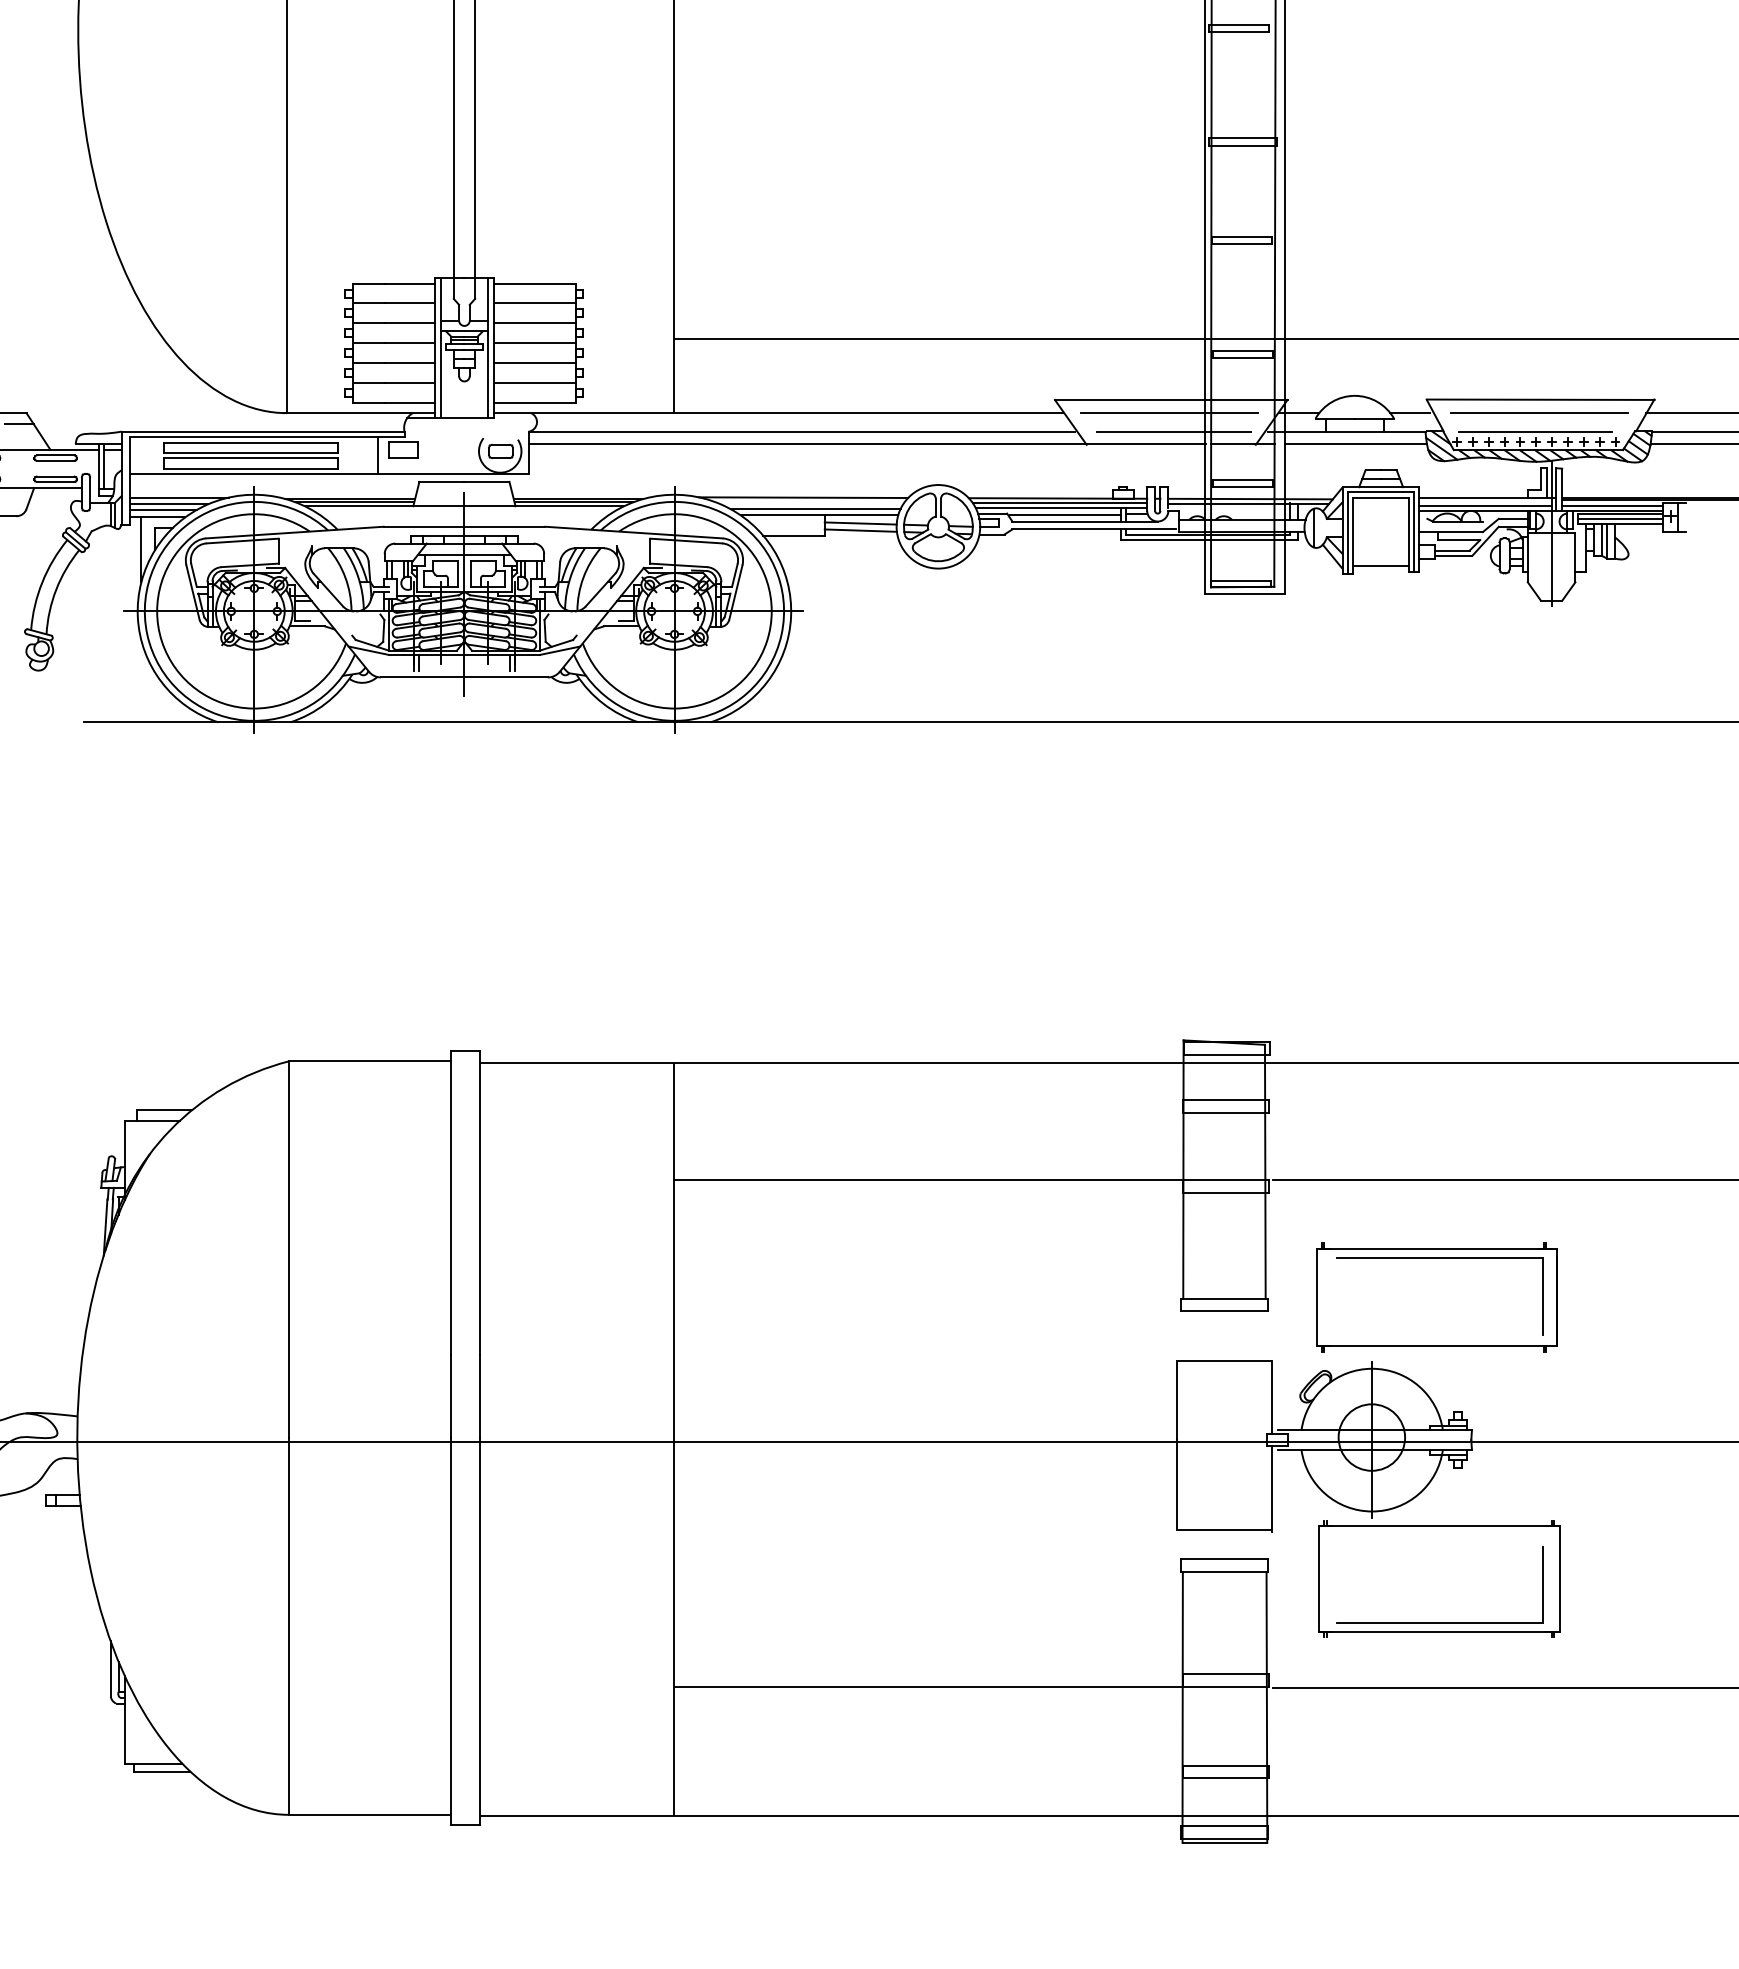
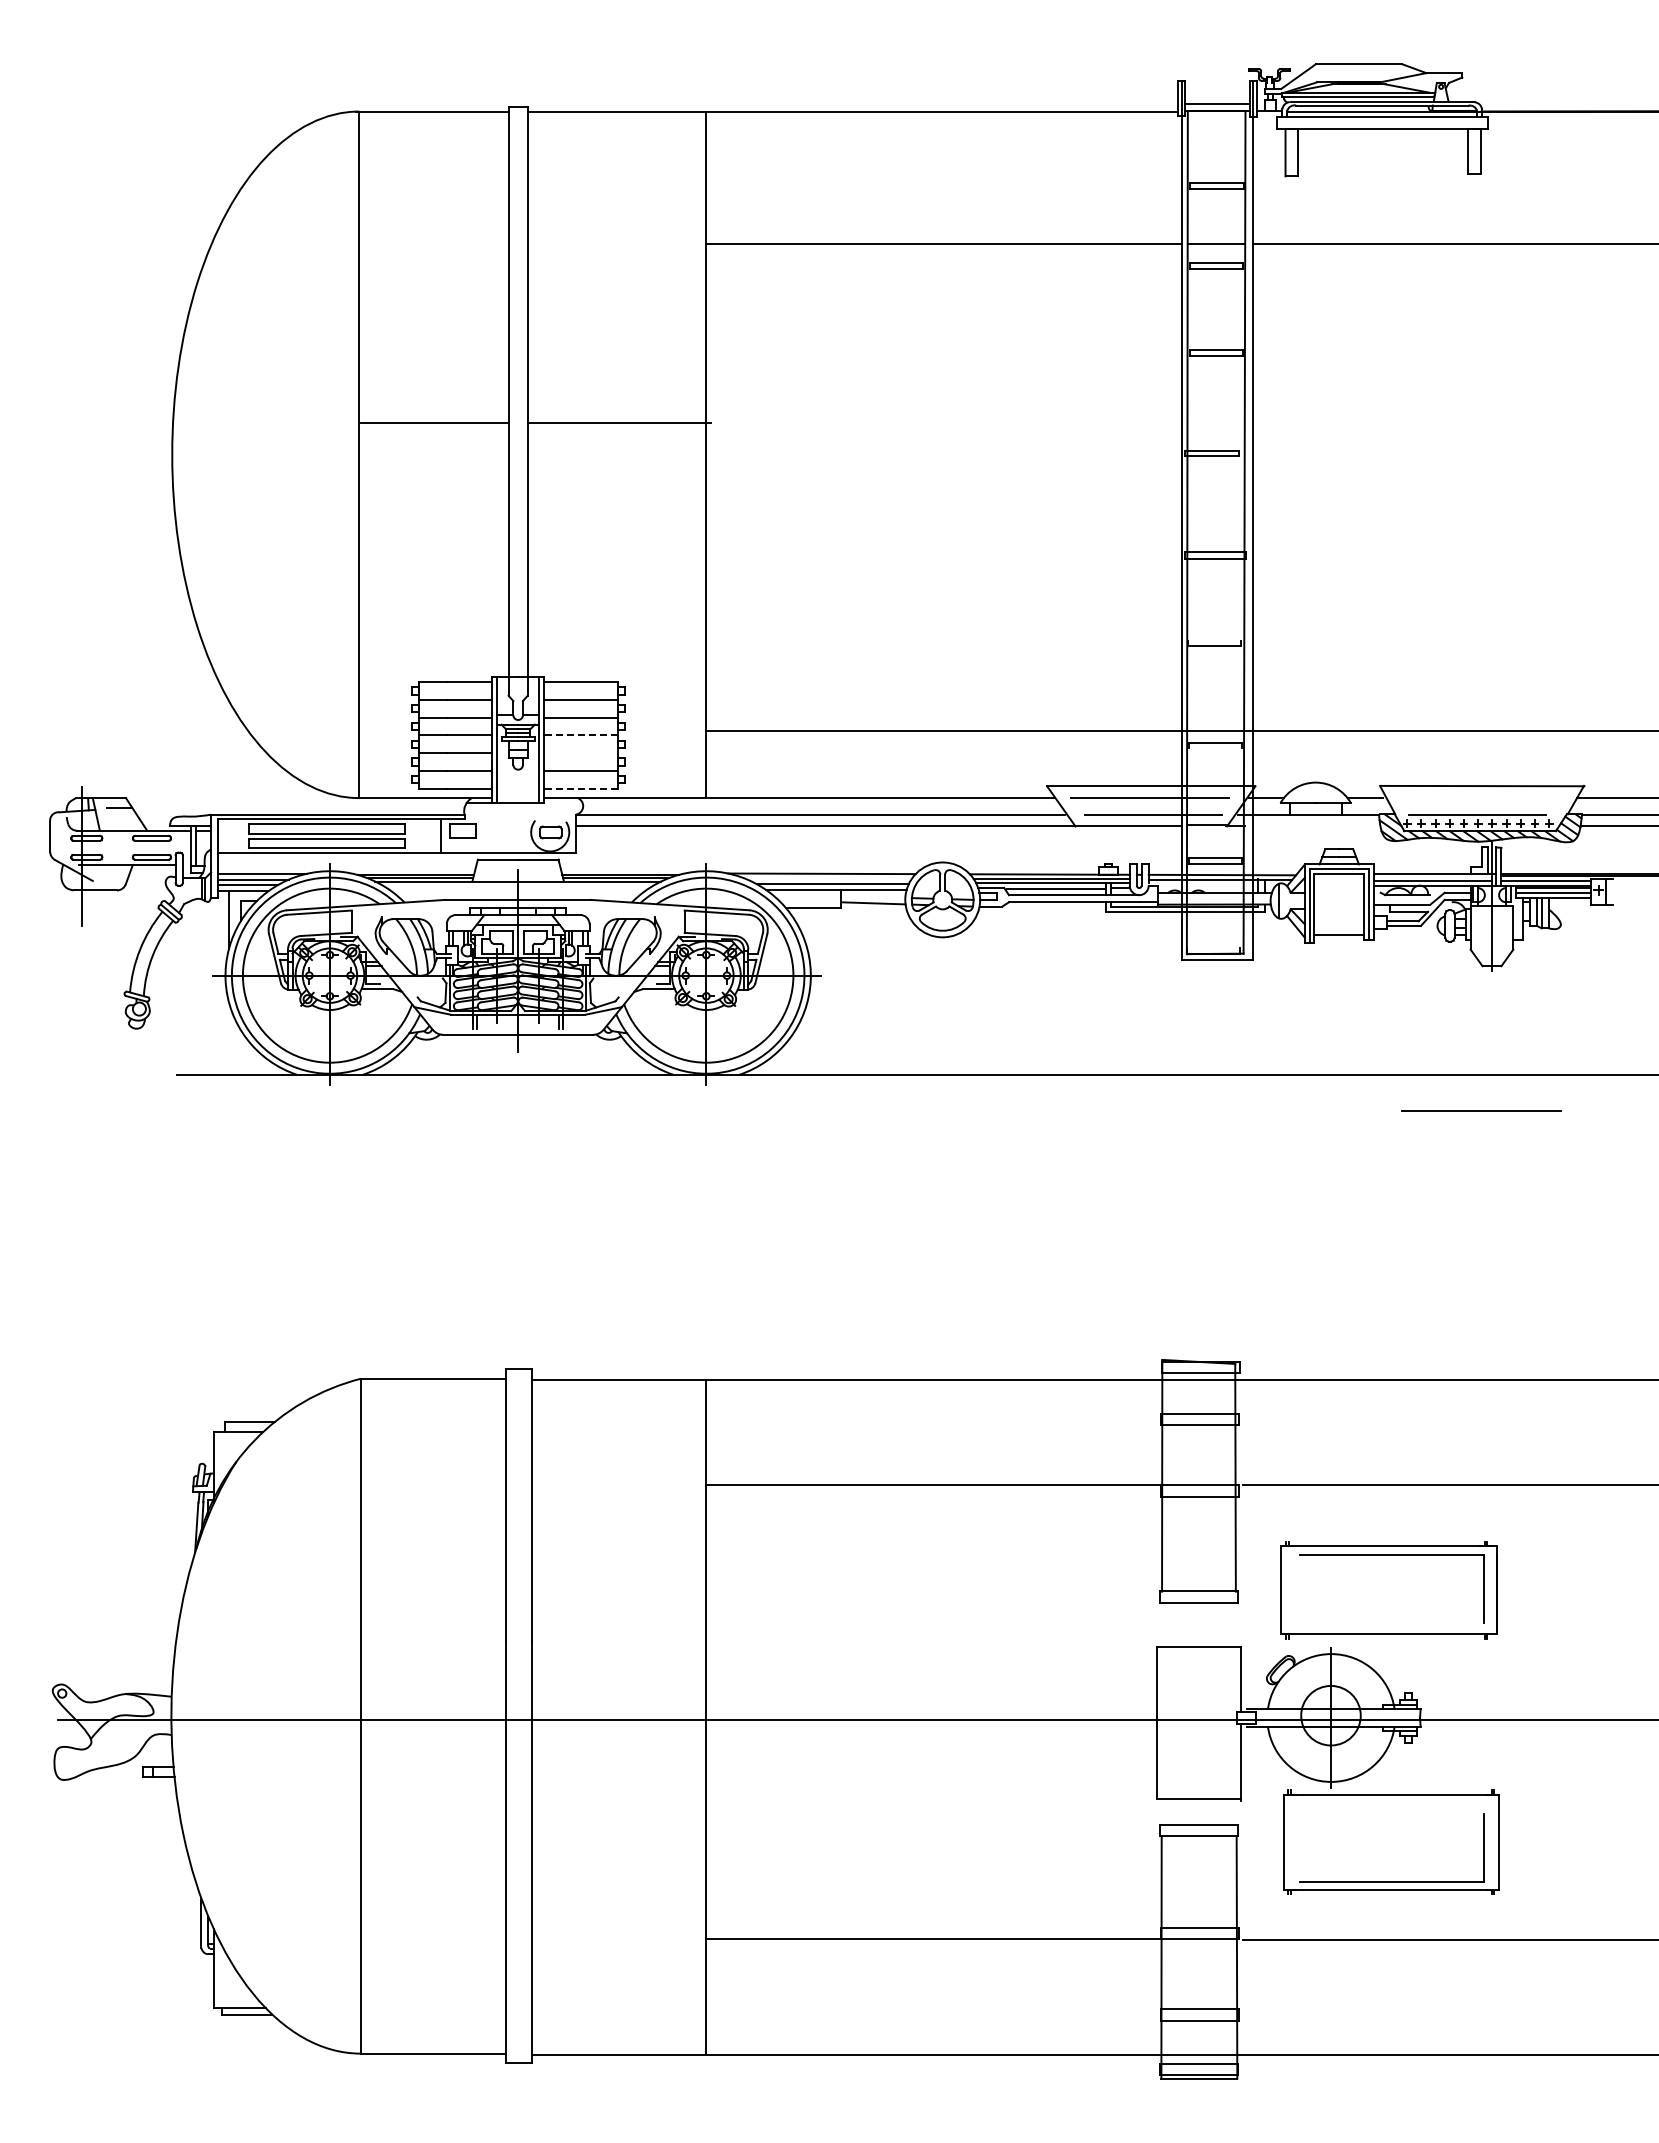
line: (1241, 237) -> (1214, 640), removed
line: (534, 343) -> (580, 735), solid -> dashed
line: (1242, 357) -> (1215, 748), removed
line: (534, 363) -> (580, 753), removed
line: (534, 402) -> (580, 788), solid -> dashed
line: (1539, 412) -> (1481, 1110), moved
line: (1355, 443) -> (1316, 825), removed
line: (860, 523) -> (872, 896), removed
line: (1240, 581) -> (1213, 948), removed

